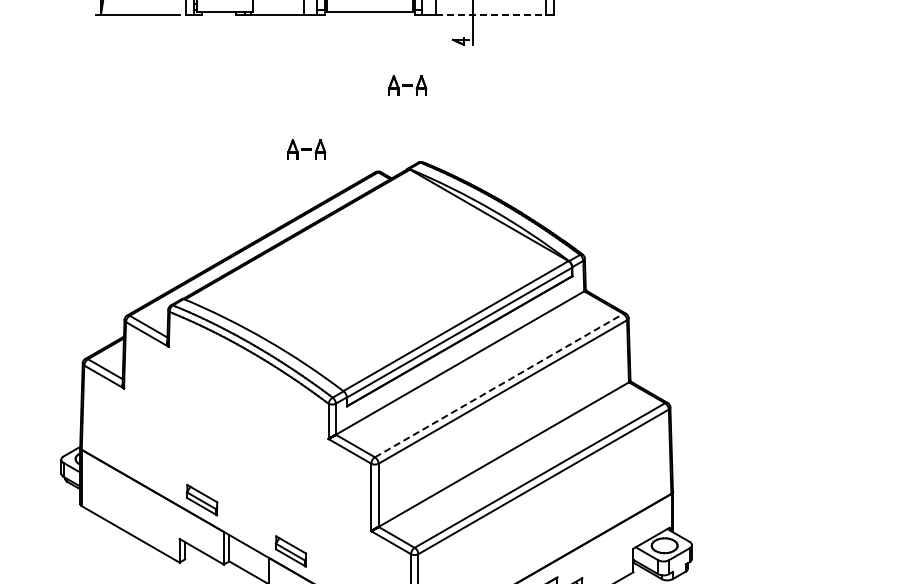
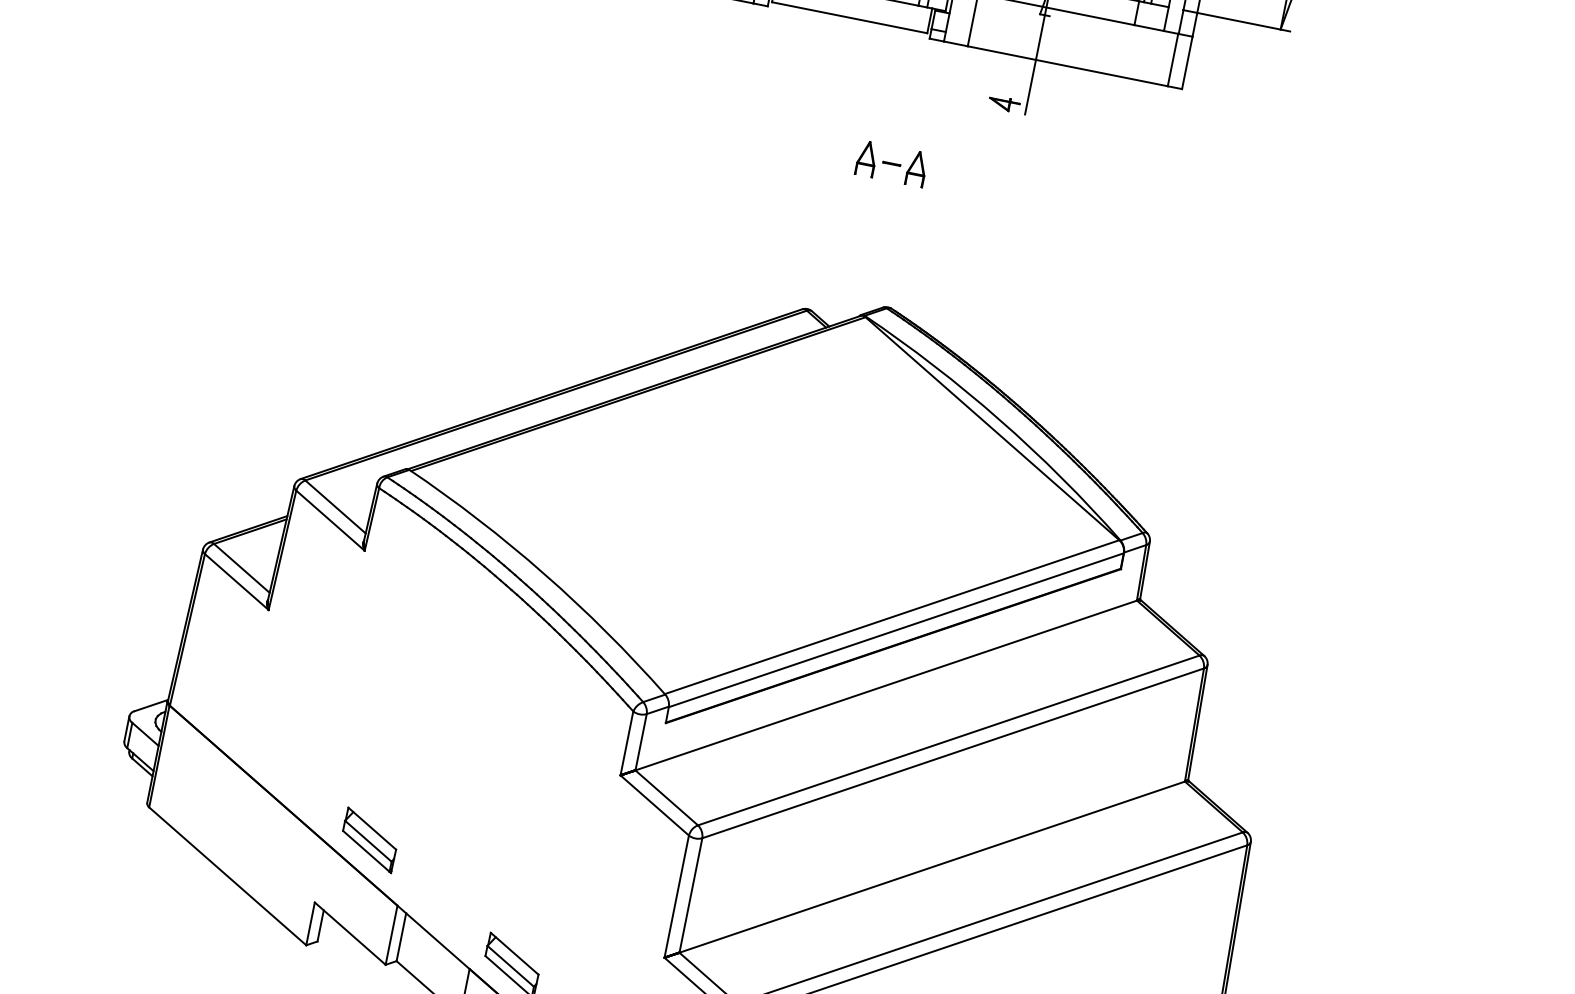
line: (491, 14) -> (1069, 65), dashed -> solid
part: (306, 149) -> (685, 243), removed
line: (499, 385) -> (949, 740), dashed -> solid

